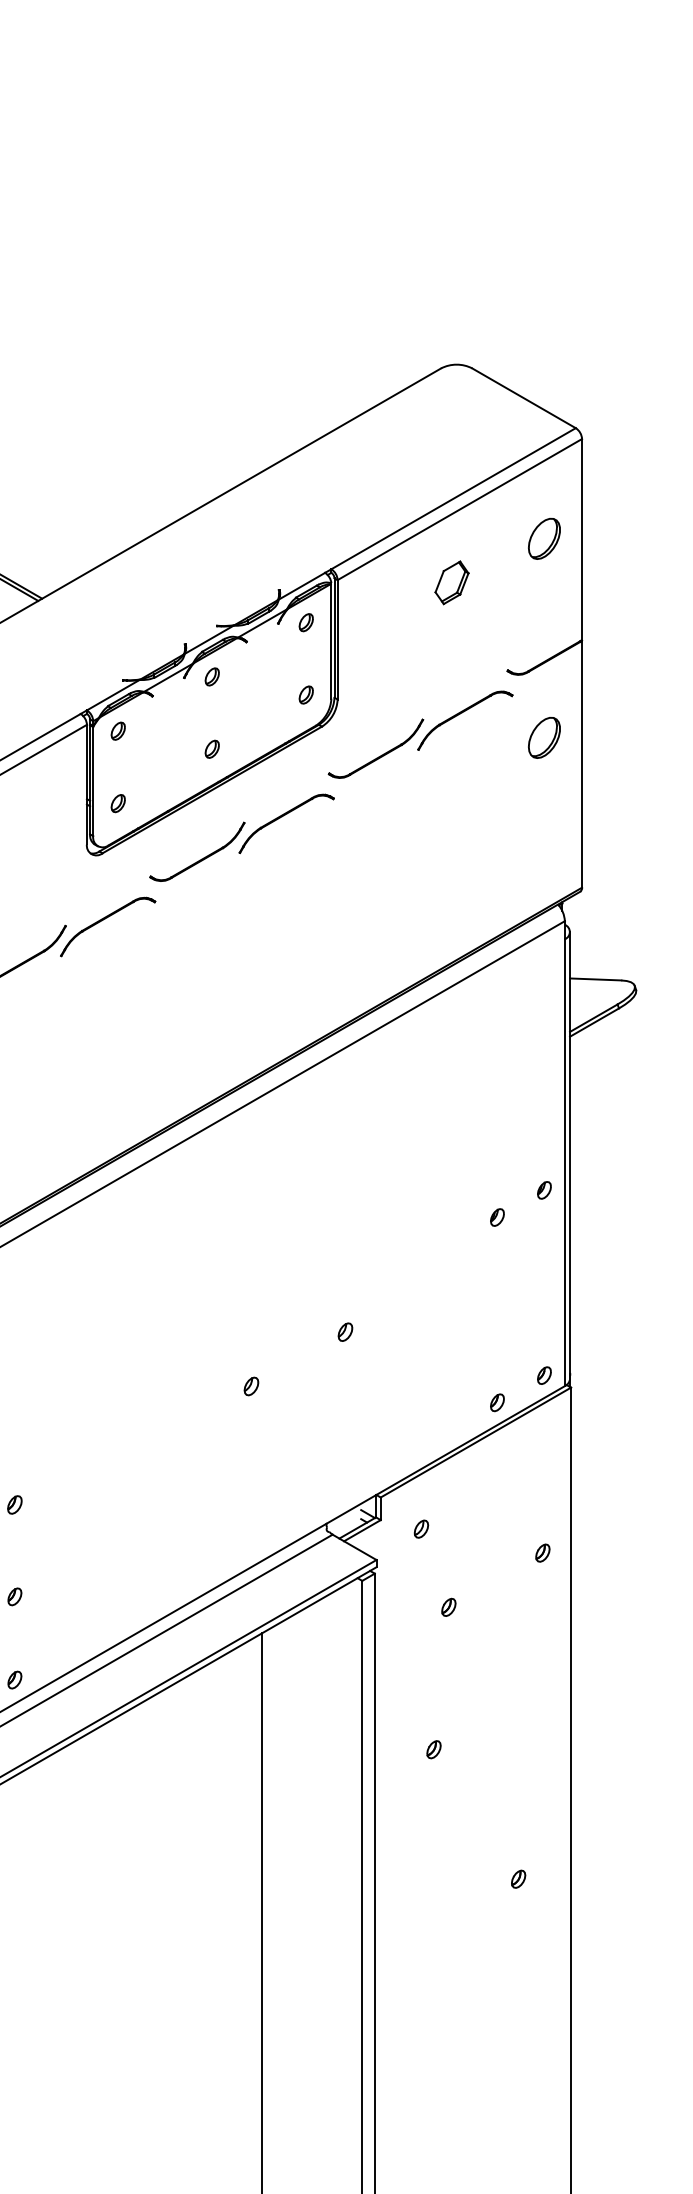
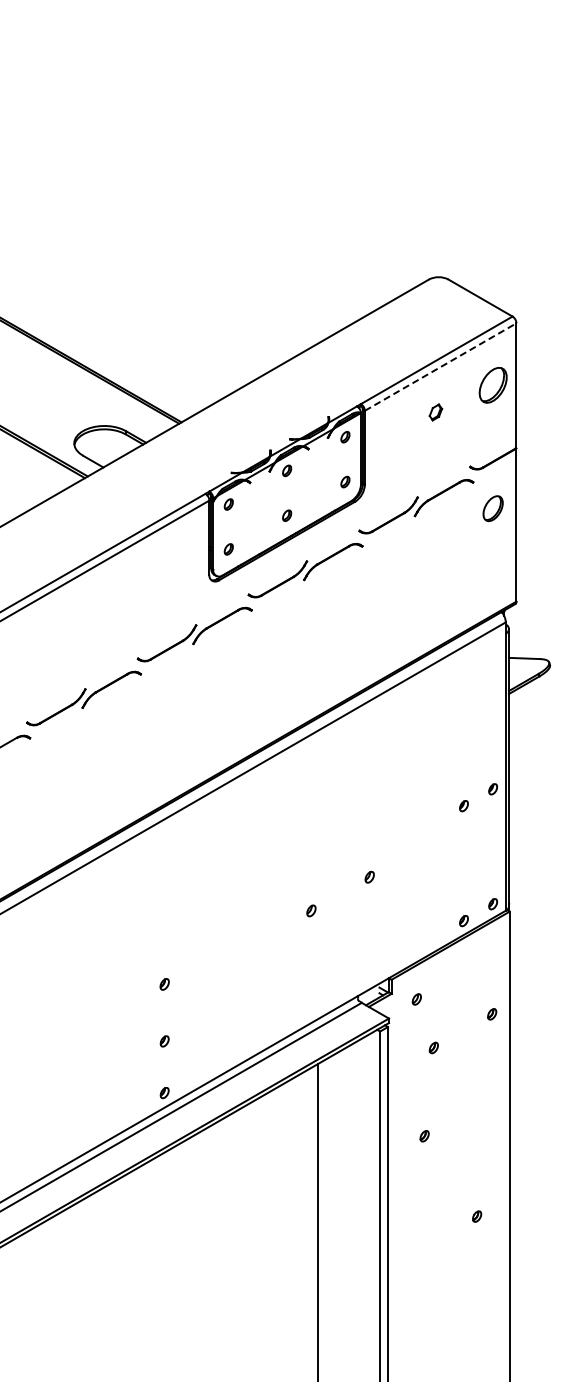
line: (459, 510) -> (440, 367), solid -> dashed
part: (543, 537) -> (492, 384), size x1.4
part: (451, 582) -> (435, 412), size x0.6

